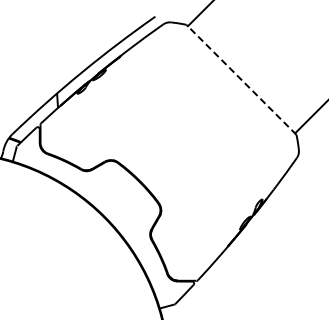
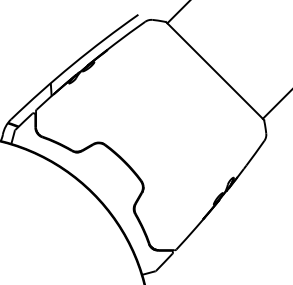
line: (241, 79) -> (215, 70), dashed -> solid

